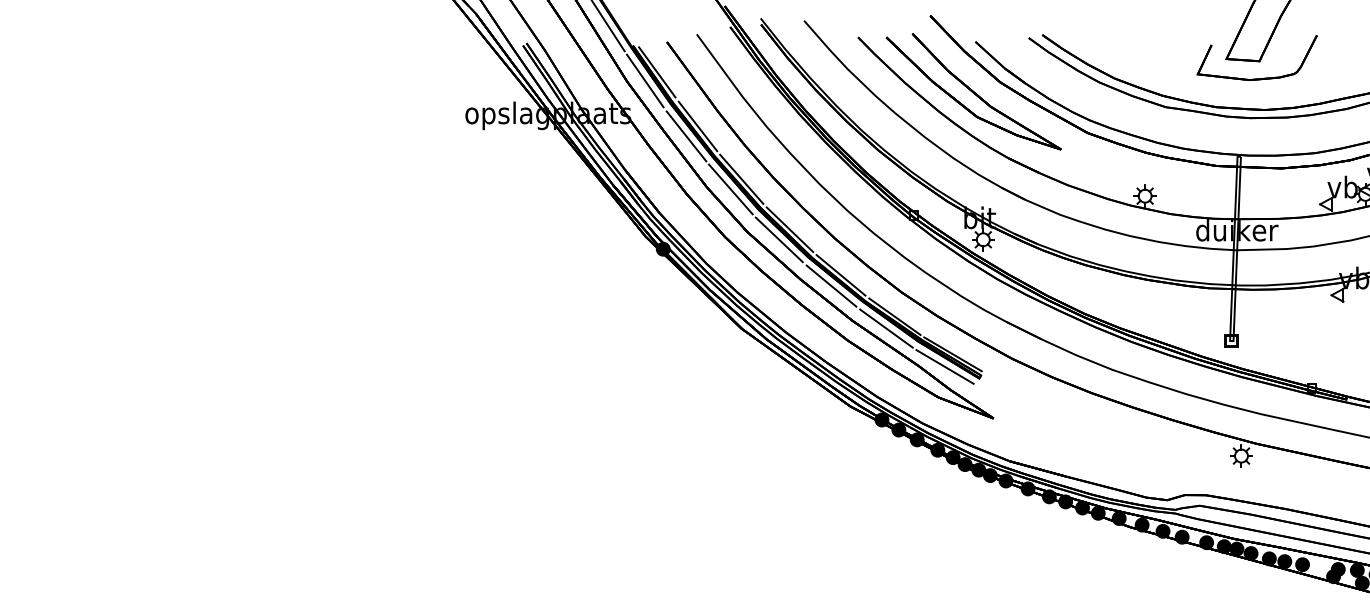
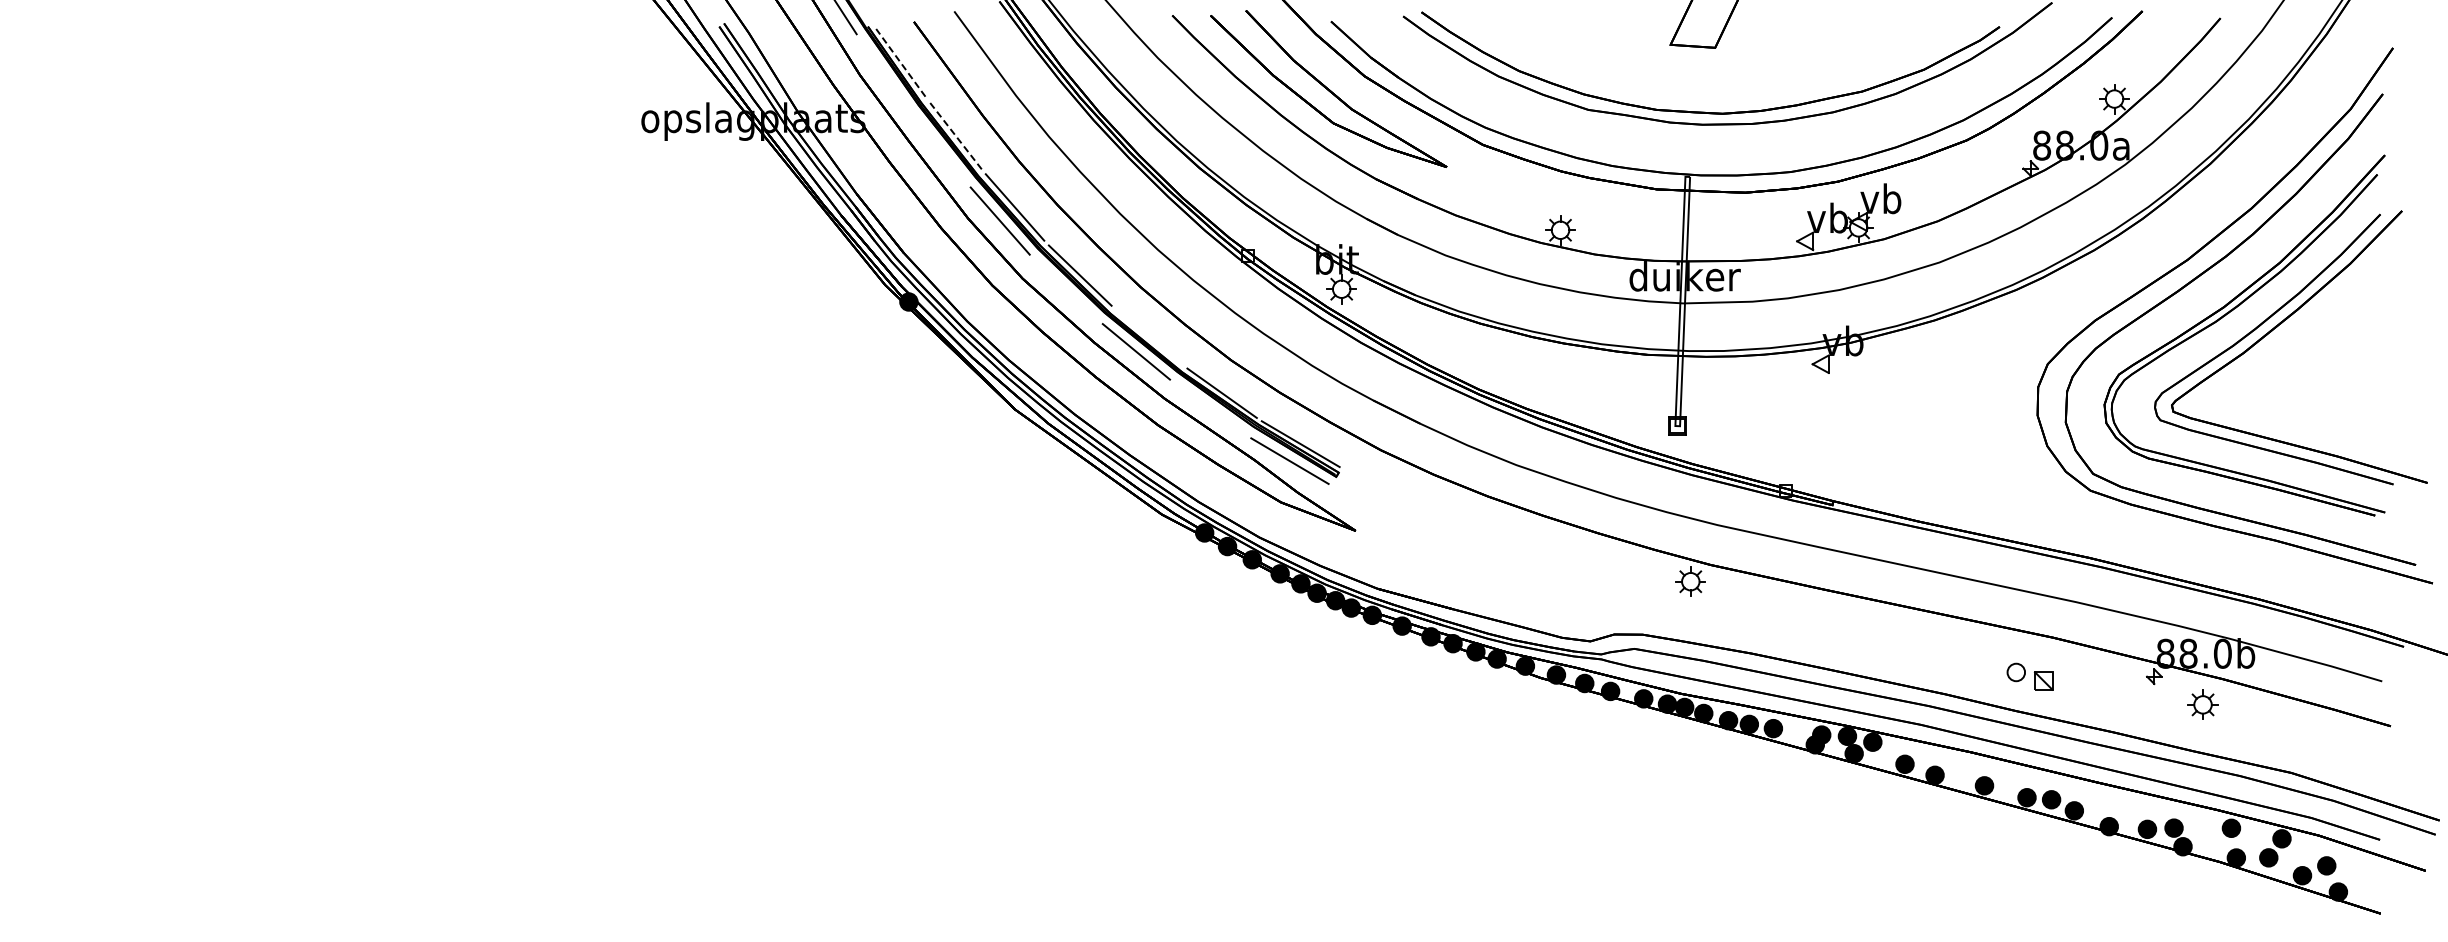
line: (657, 72) -> (900, 62), solid -> dashed
part: (1261, 78) -> (1718, 70), removed
line: (645, 80) -> (884, 73), removed
line: (697, 126) -> (955, 135), solid -> dashed
line: (686, 136) -> (940, 149), removed
line: (779, 239) -> (1065, 289), removed
line: (841, 274) -> (1149, 336), removed
line: (886, 328) -> (1210, 409), removed

